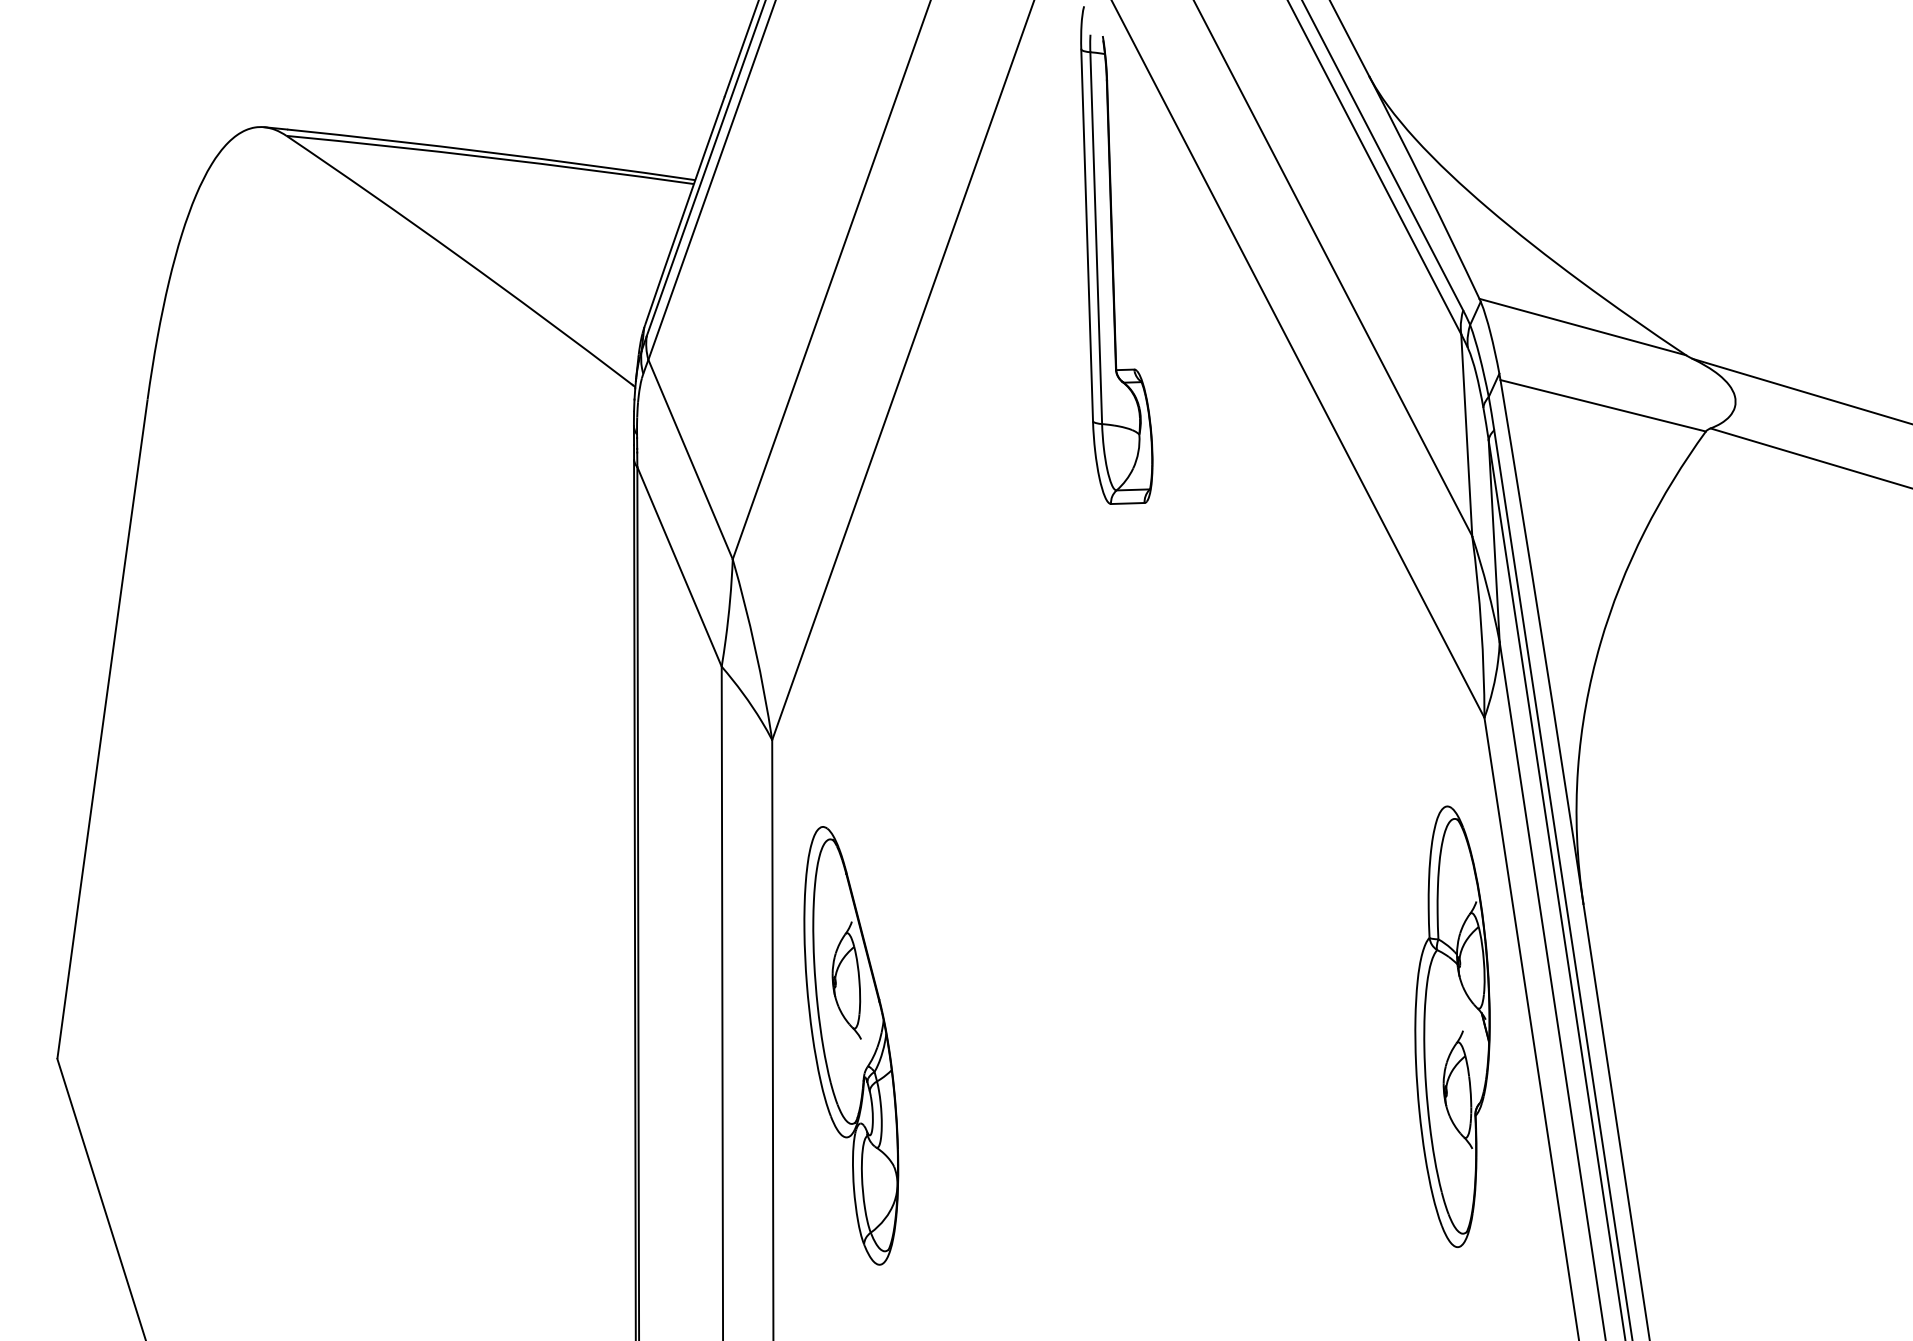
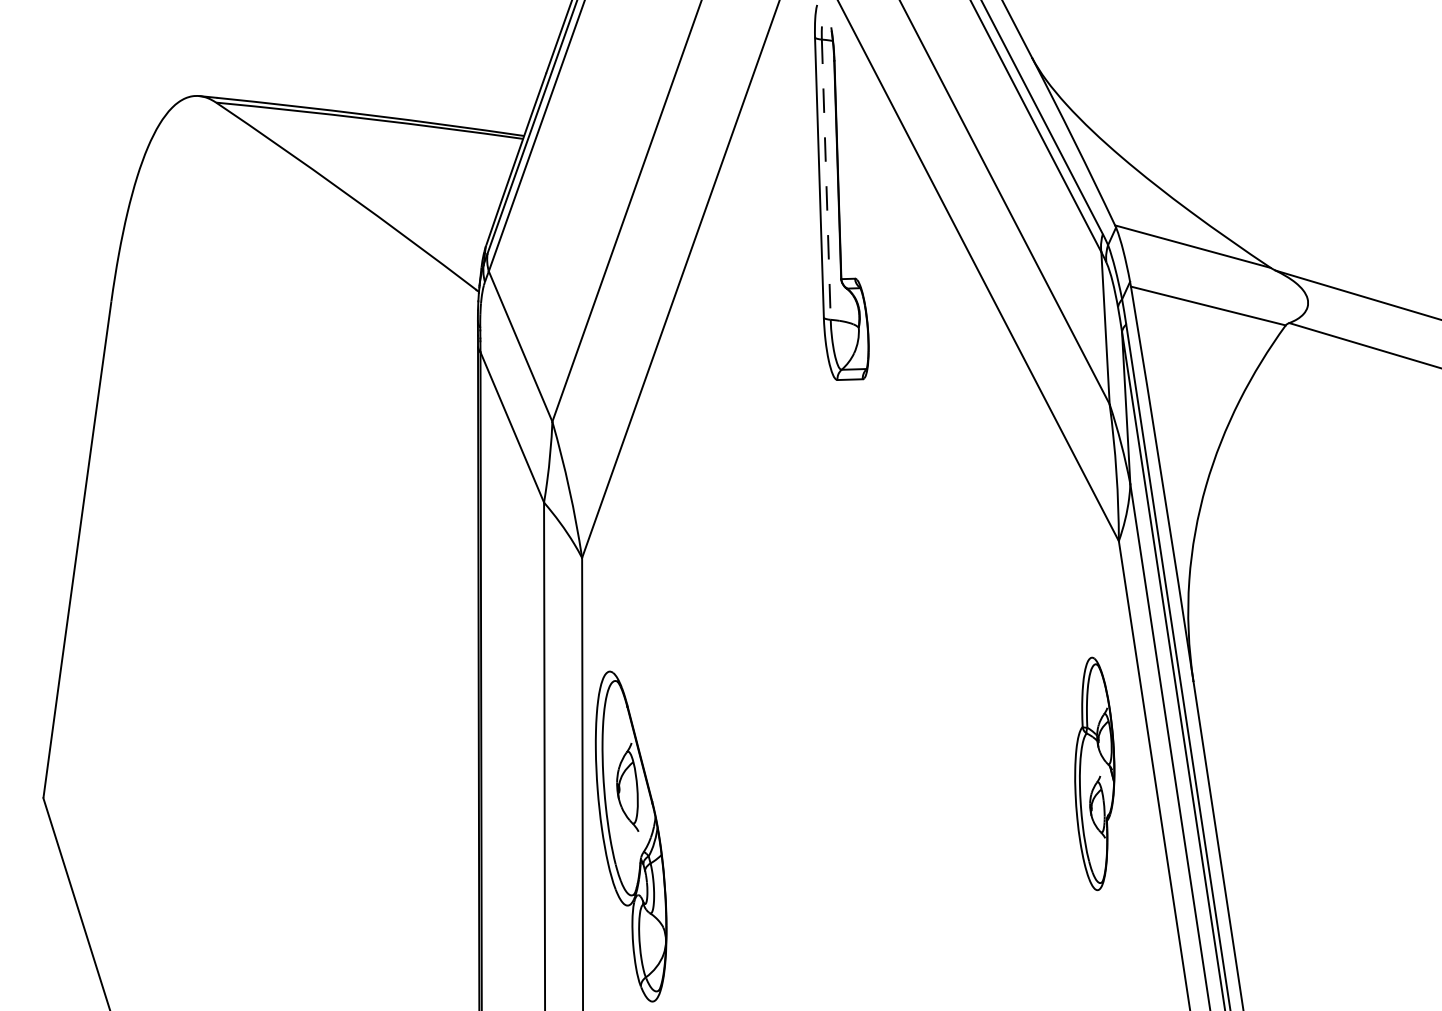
line: (1096, 238) -> (826, 179), solid -> dashed
part: (1452, 1026) -> (1094, 773), size x0.7
part: (851, 1045) -> (631, 836), moved

